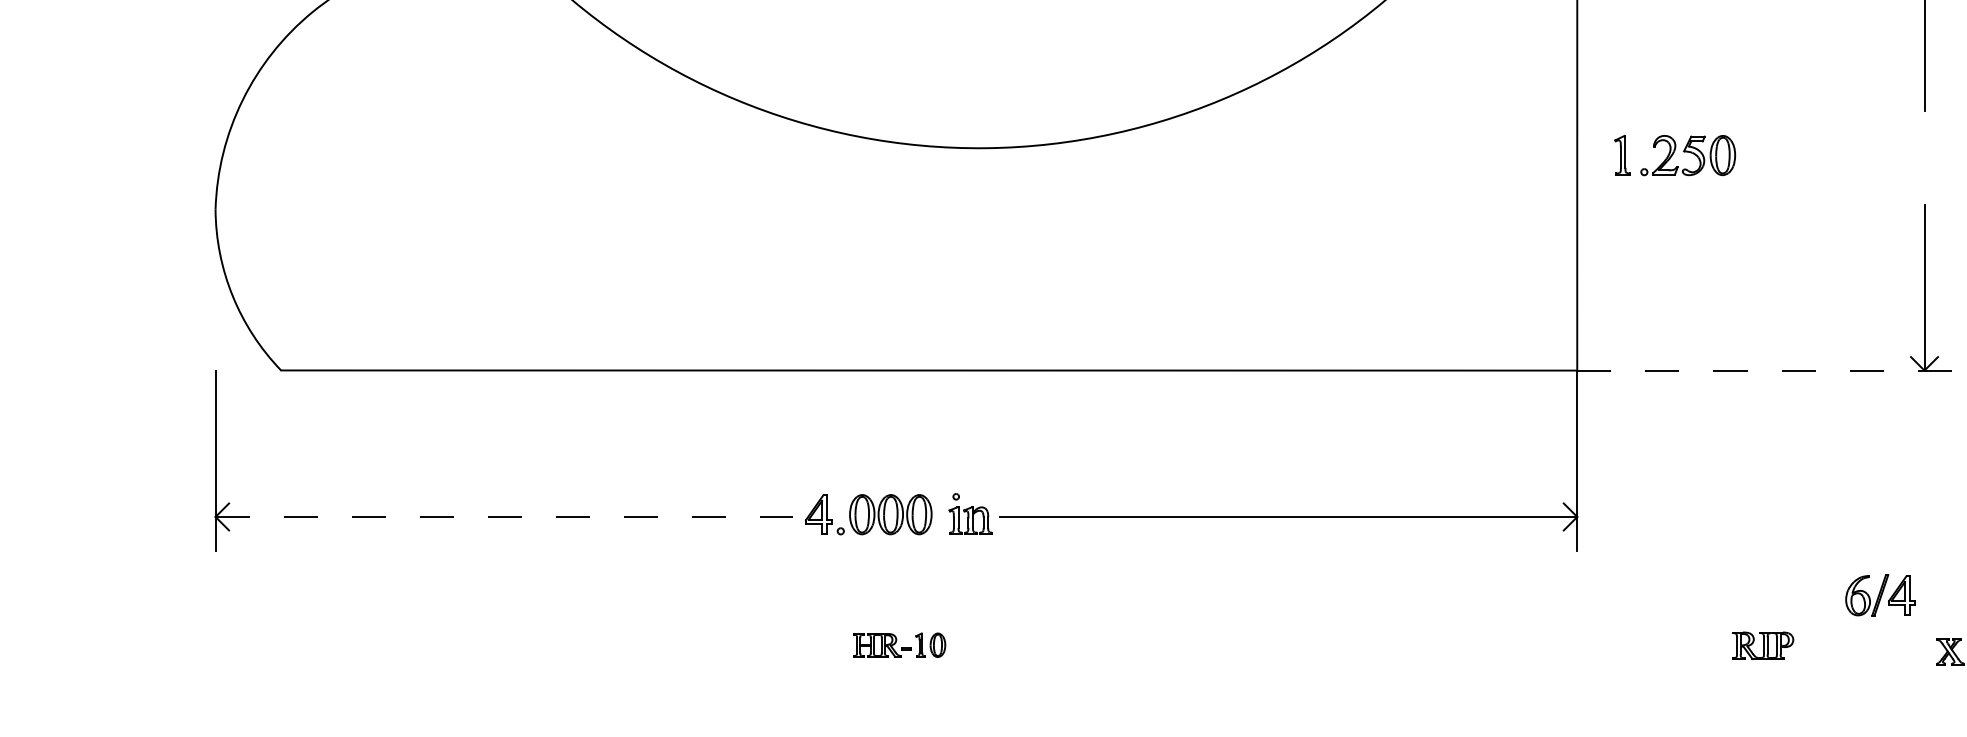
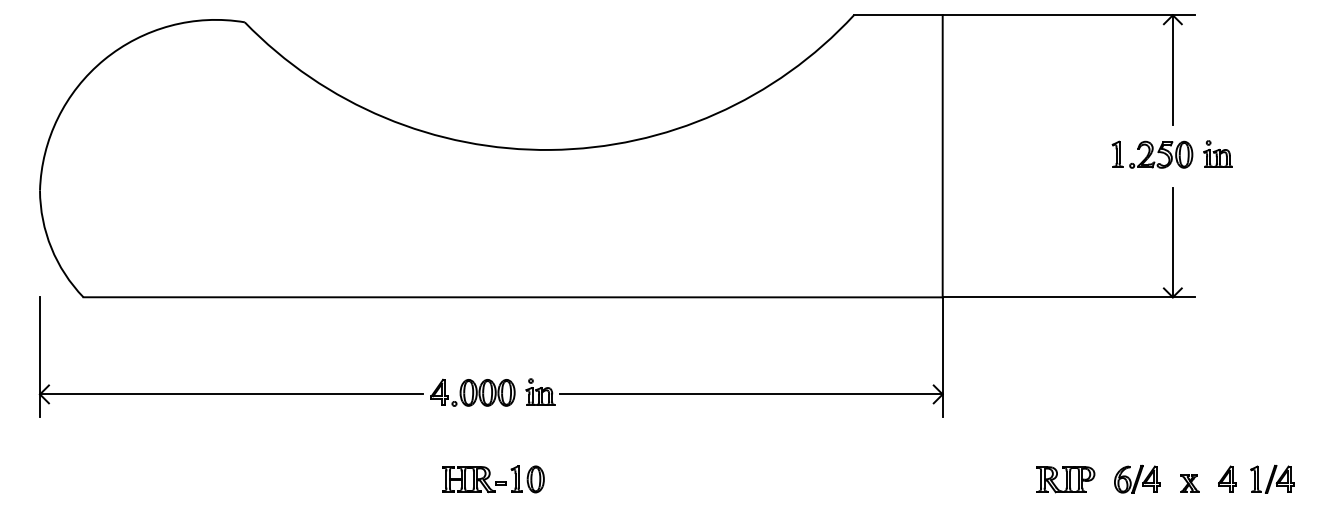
part: (1675, 155) -> (1152, 154), moved
line: (1768, 370) -> (1069, 297), dashed -> solid
line: (504, 517) -> (231, 394), dashed -> solid
part: (1880, 594) -> (1137, 478), moved
part: (899, 645) -> (493, 479), size x1.67
part: (1762, 645) -> (1065, 479), size x1.43

